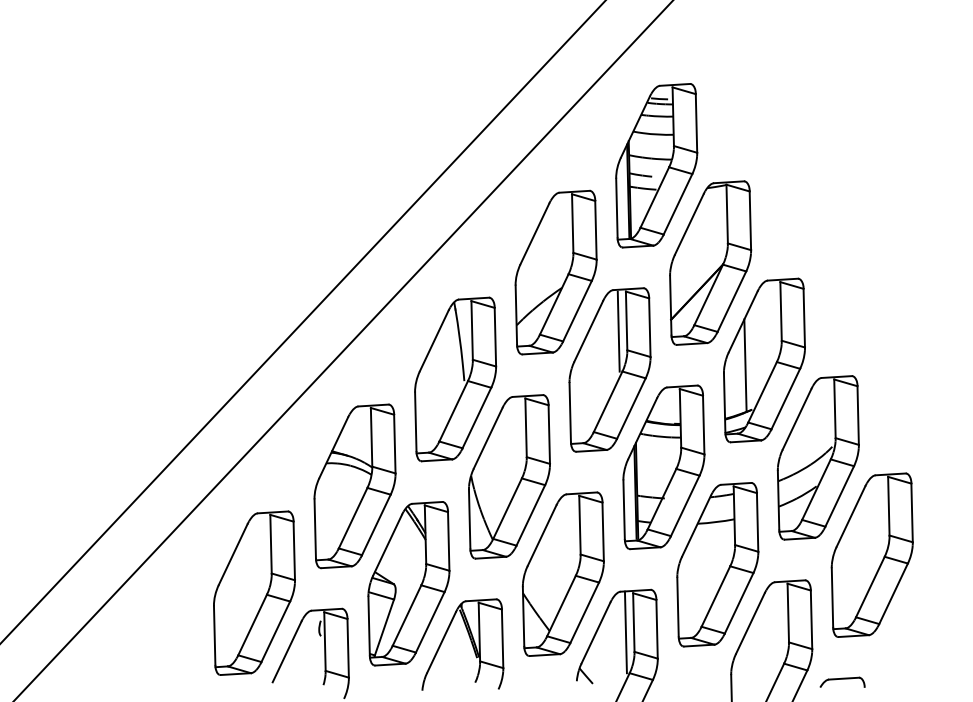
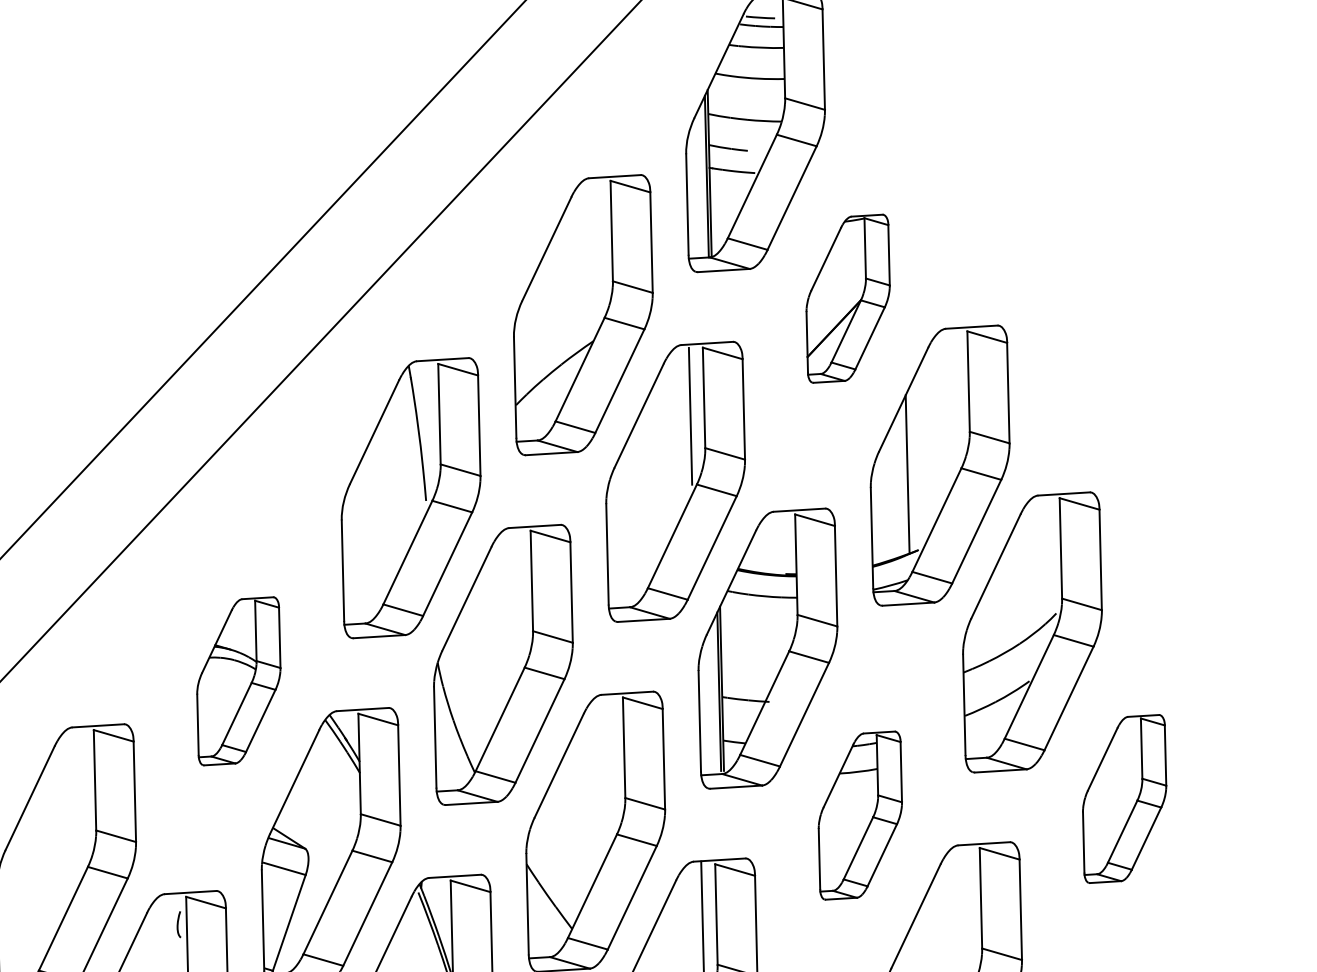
part: (710, 262) -> (847, 297), size x0.6
part: (354, 486) -> (237, 681), size x0.6
part: (871, 554) -> (1123, 797), size x0.6
part: (717, 564) -> (859, 815), size x0.6

